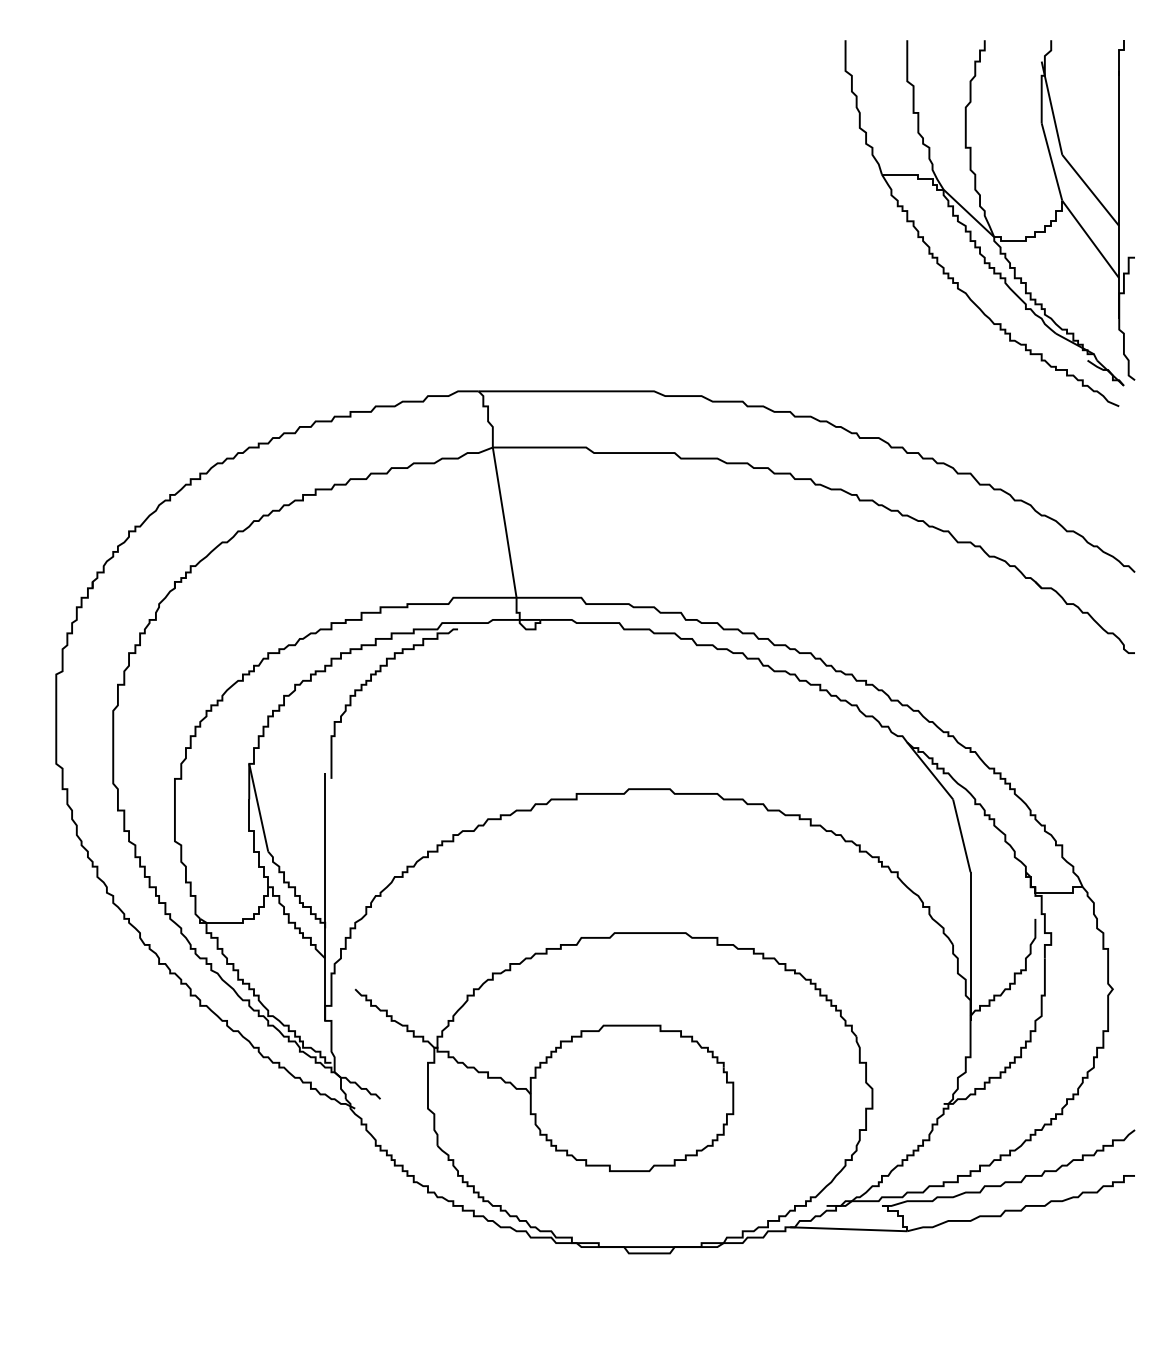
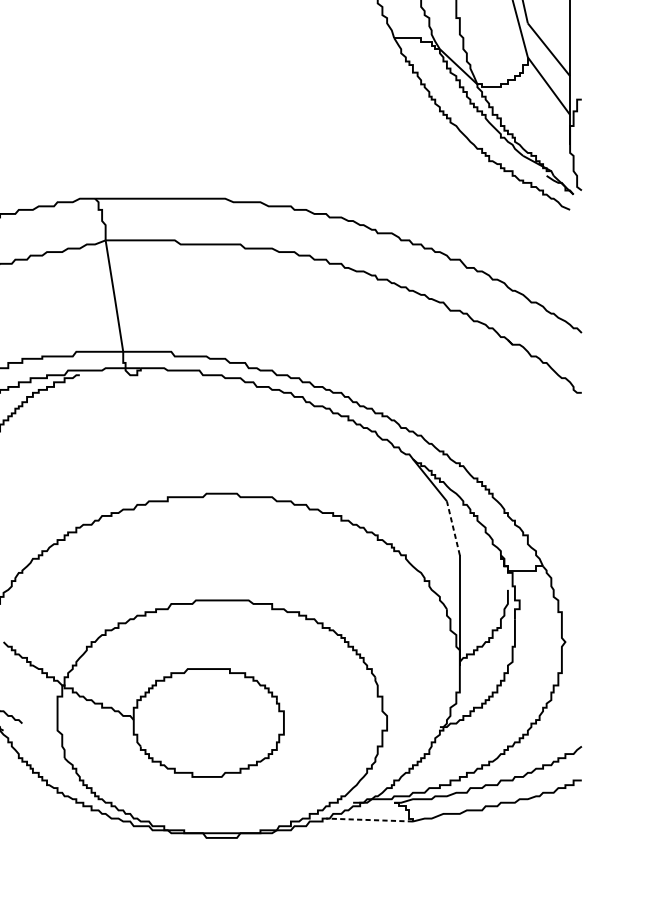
line: (961, 835) -> (453, 528), solid -> dashed
line: (848, 1229) -> (369, 820), solid -> dashed

